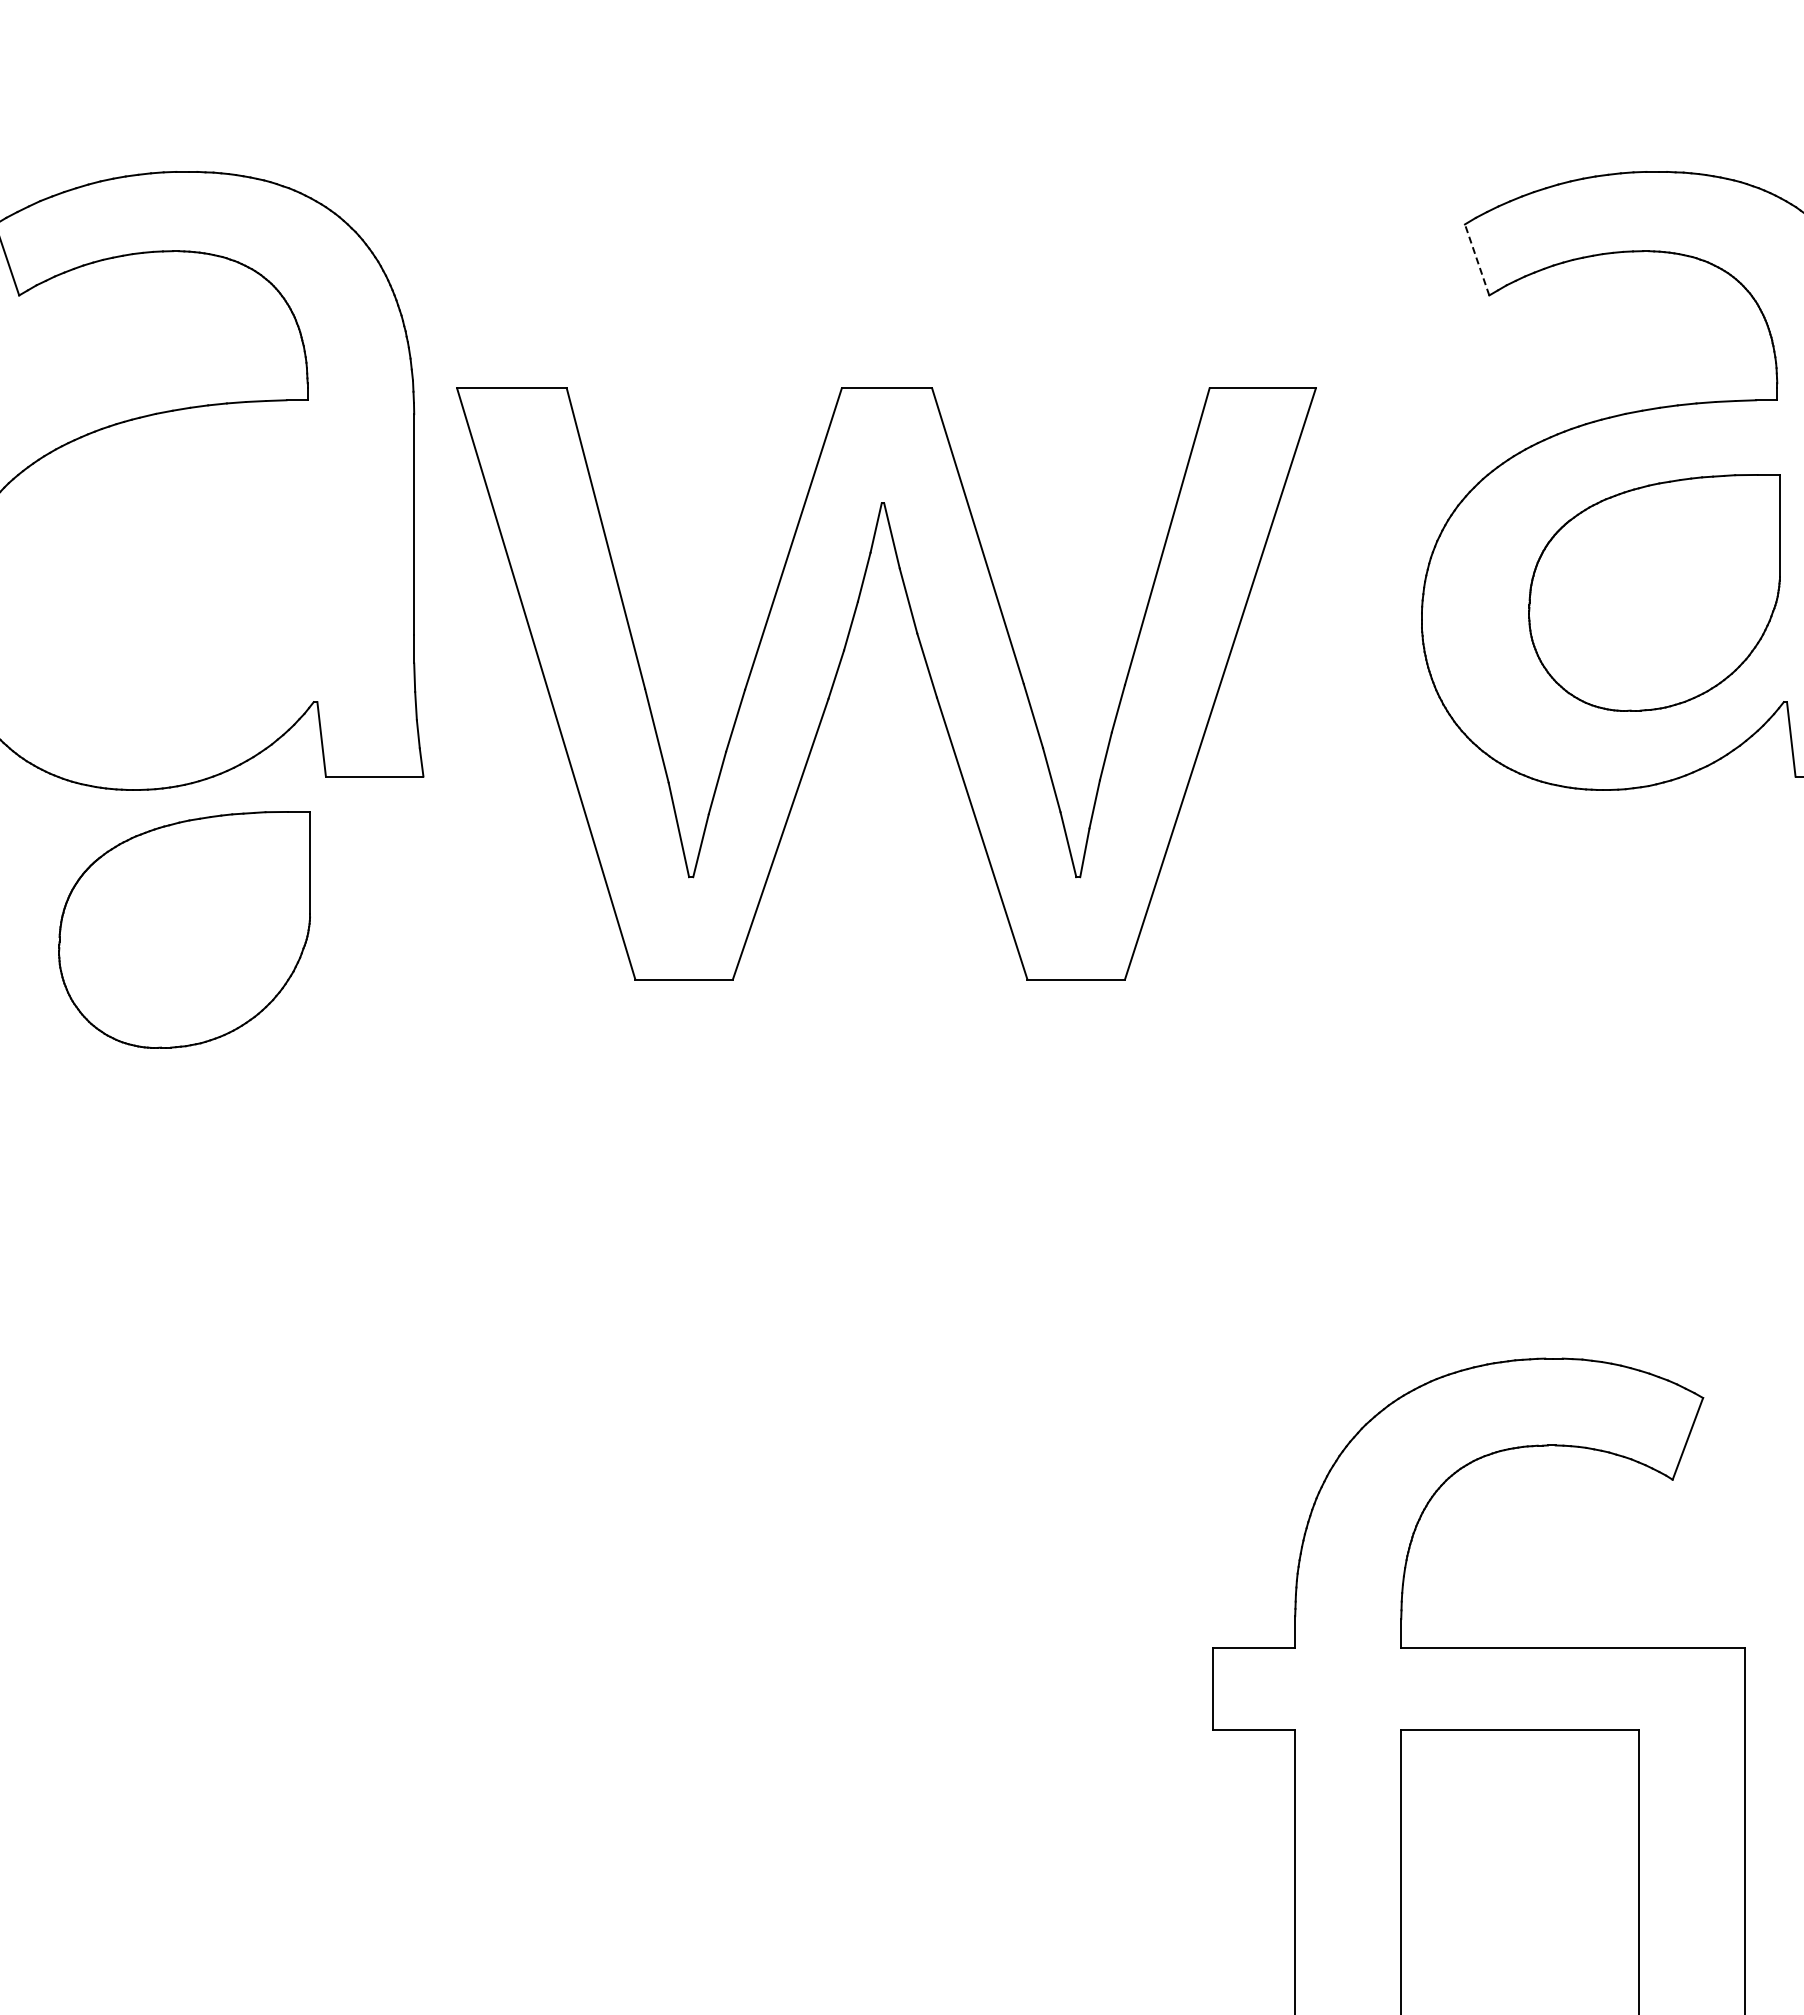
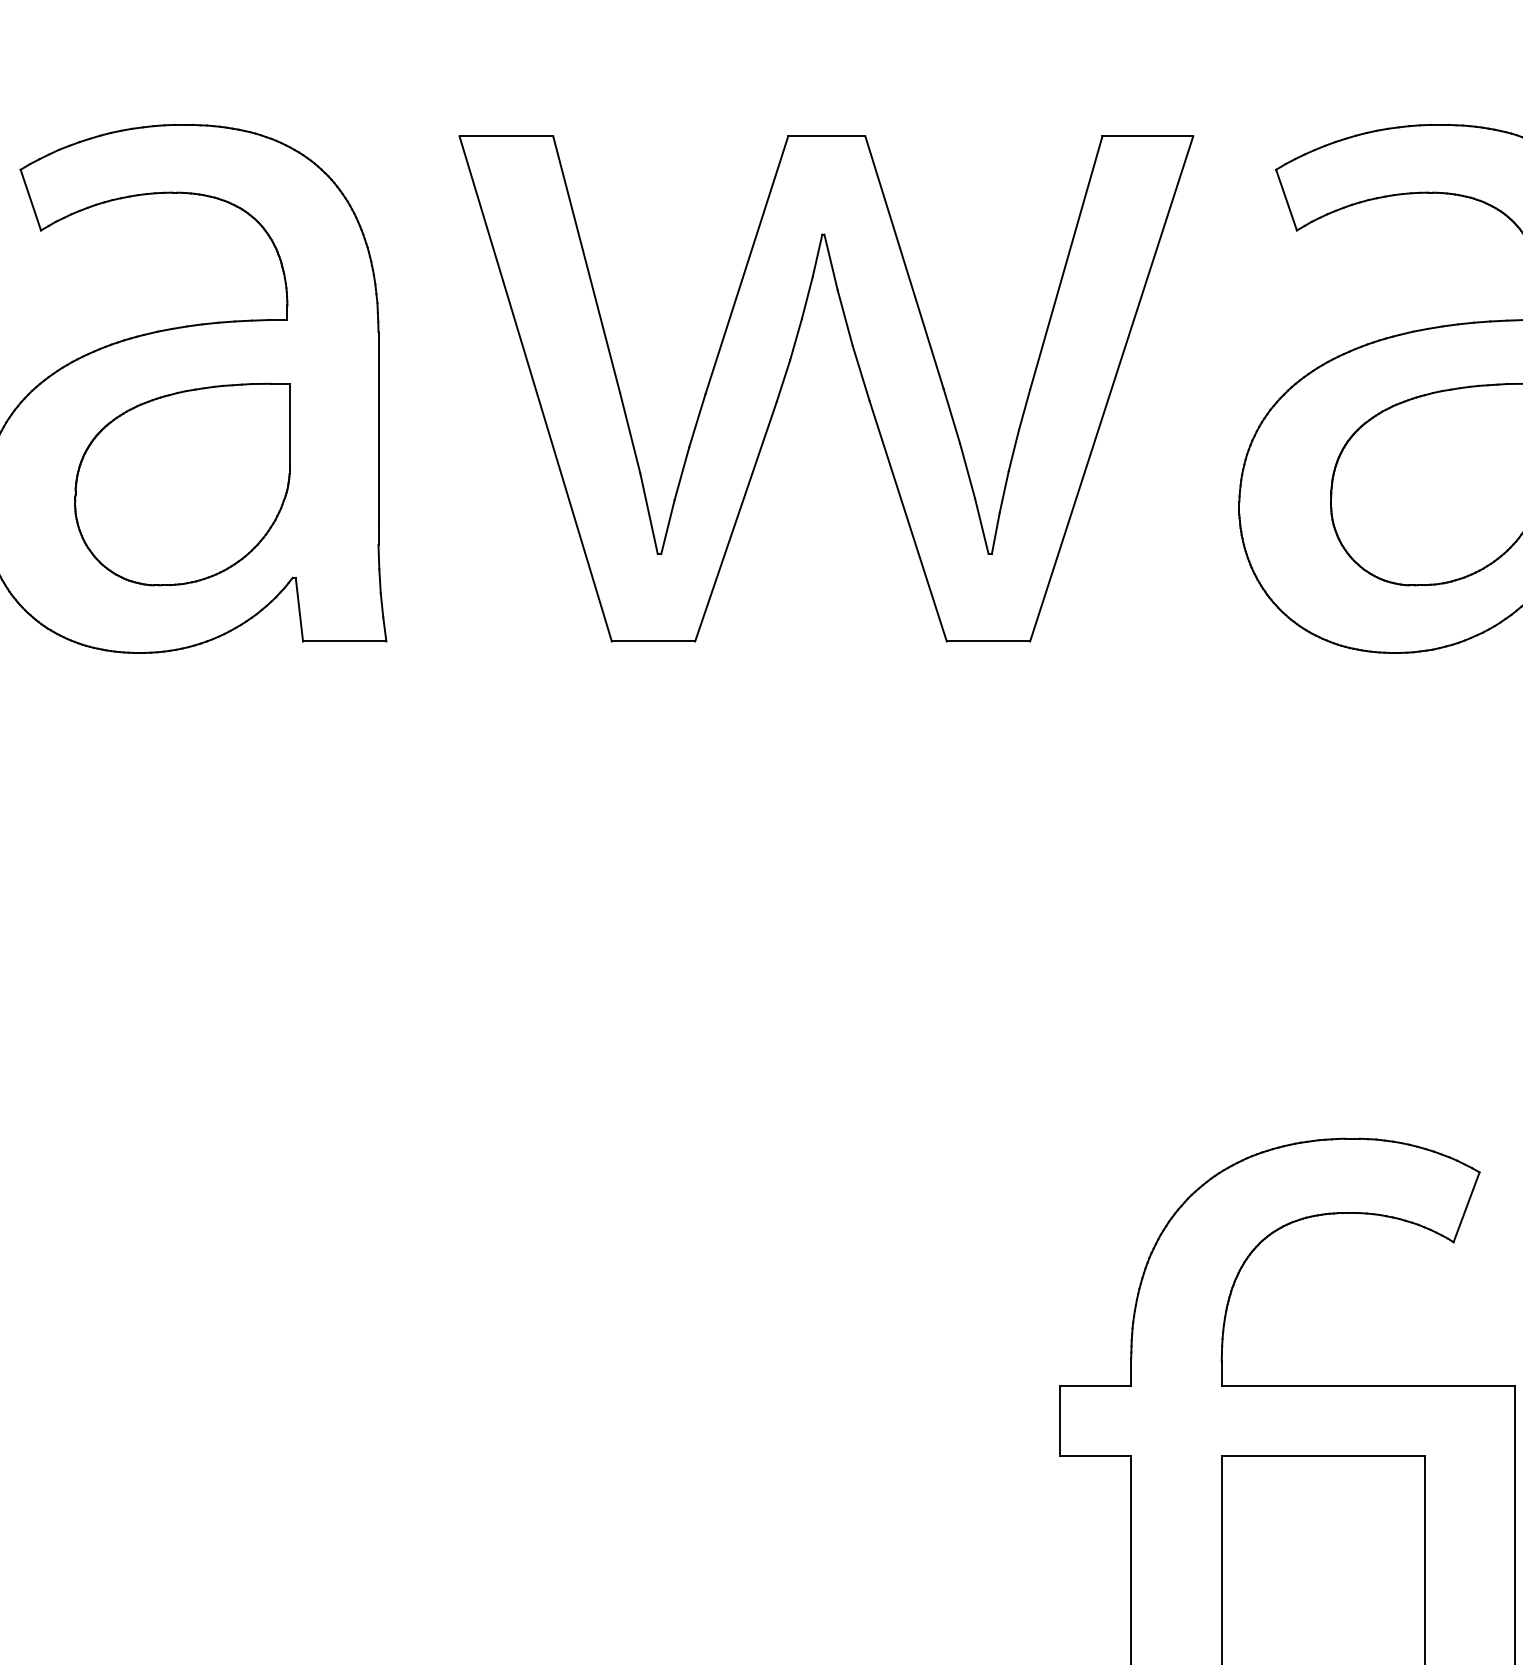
line: (1477, 259) -> (1286, 199), dashed -> solid
part: (928, 674) -> (862, 380), moved
part: (184, 929) -> (182, 484), moved

